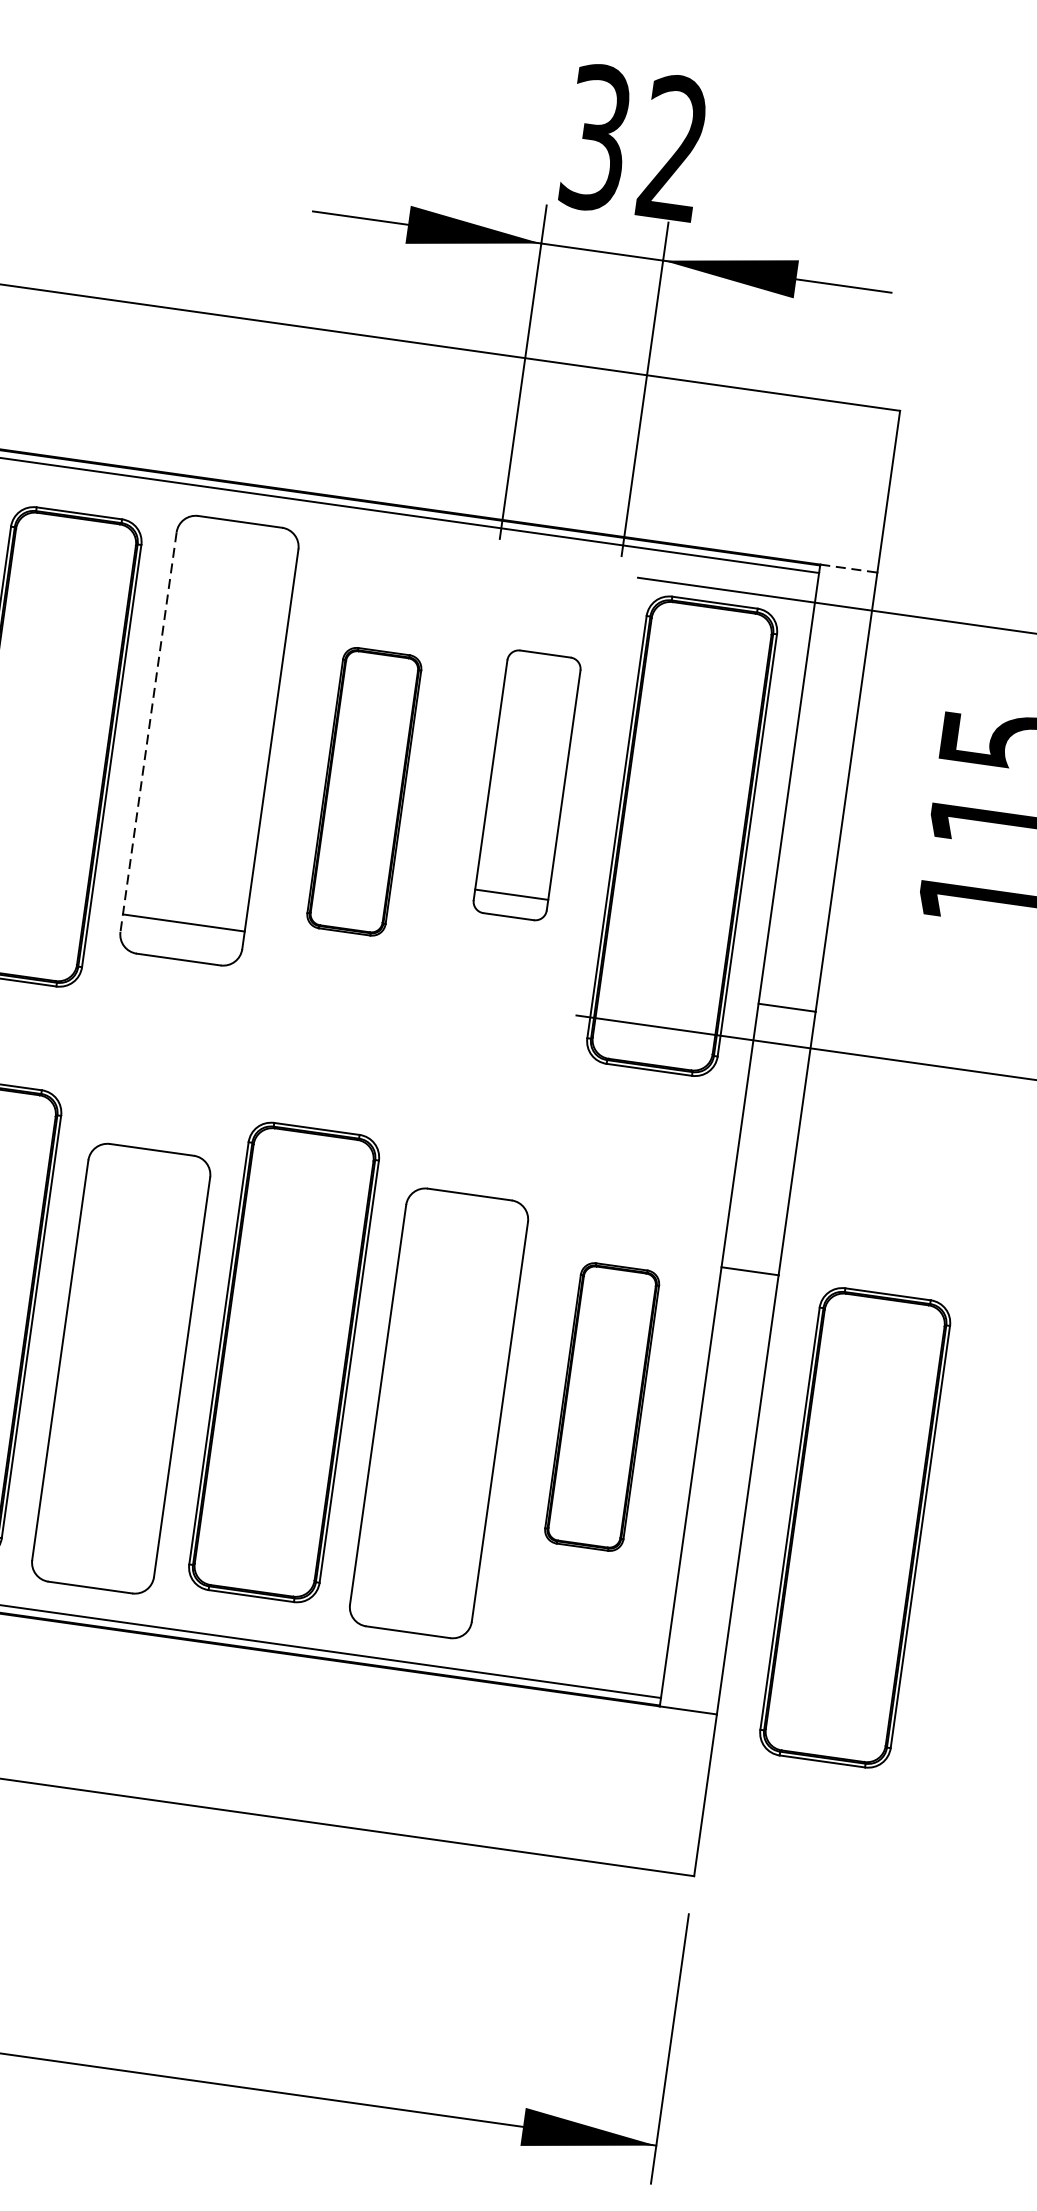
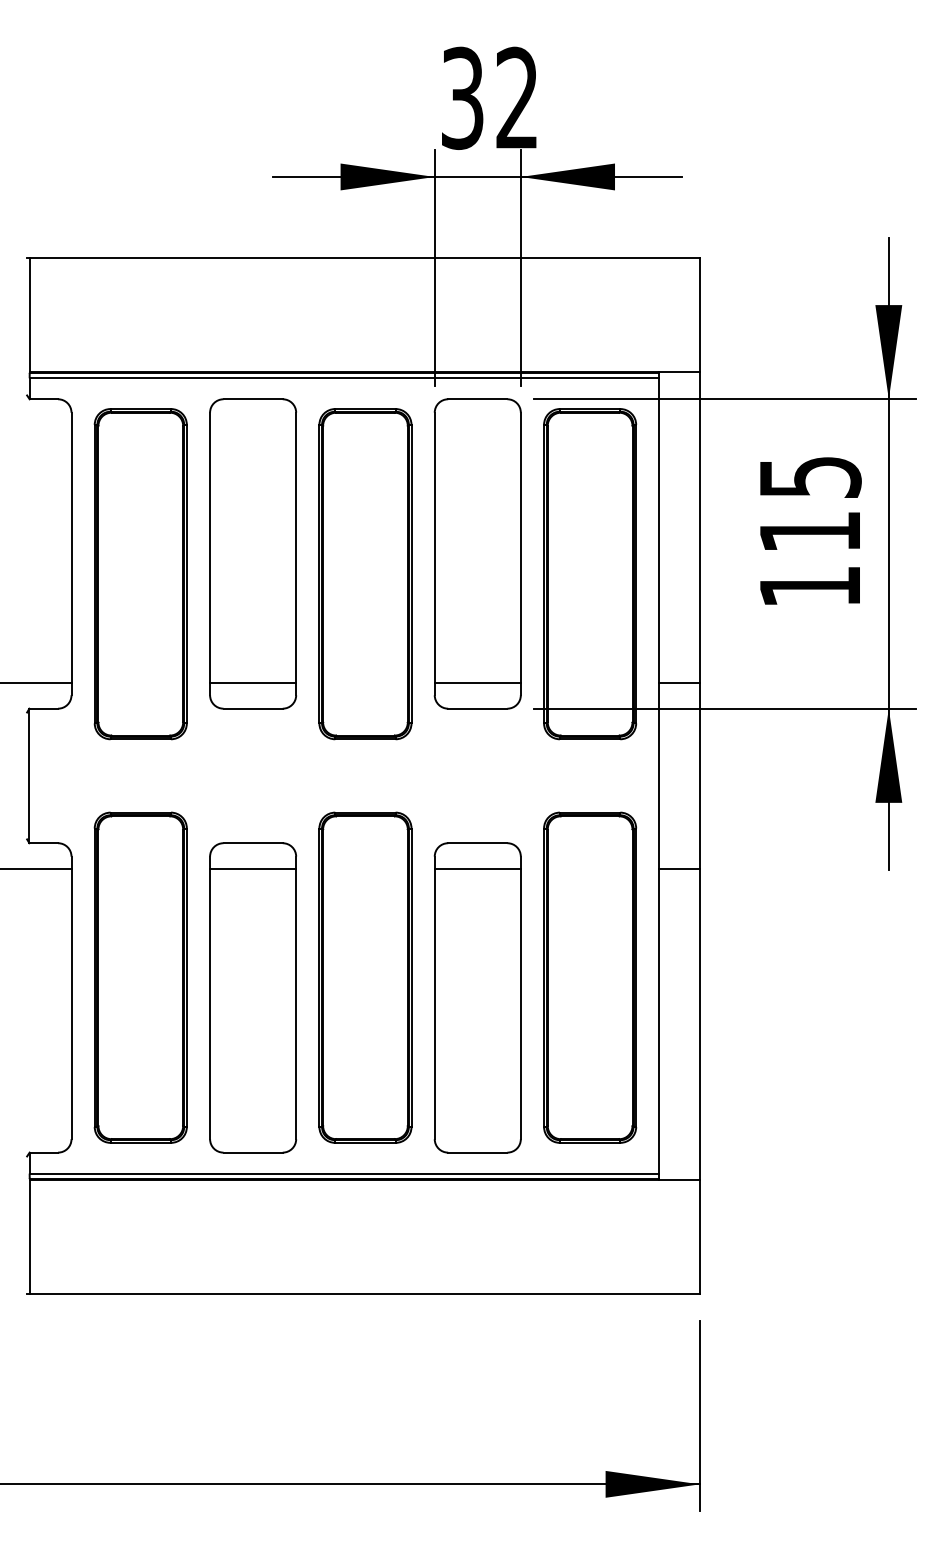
line: (850, 568) -> (680, 372), dashed -> solid
line: (149, 732) -> (210, 554), dashed -> solid
part: (526, 784) -> (477, 553), size x1.67
part: (364, 792) -> (365, 574), size x1.67
line: (147, 1187) -> (253, 869), added
line: (464, 1231) -> (477, 869), added
part: (602, 1406) -> (590, 977), size x1.67
part: (855, 1527) -> (777, 1036), removed

